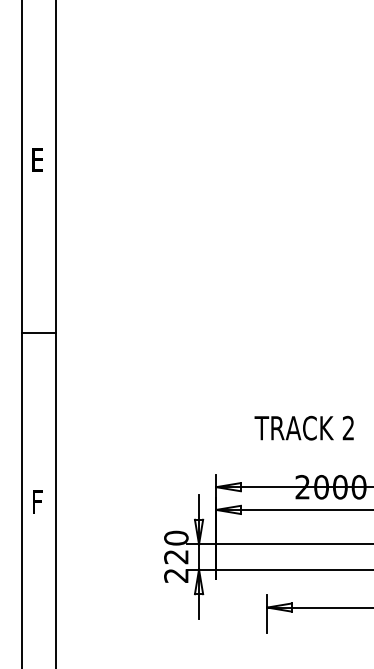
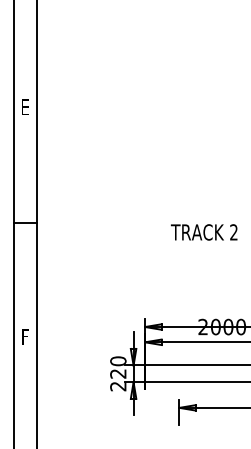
text: (304, 428) -> (204, 232), moved

